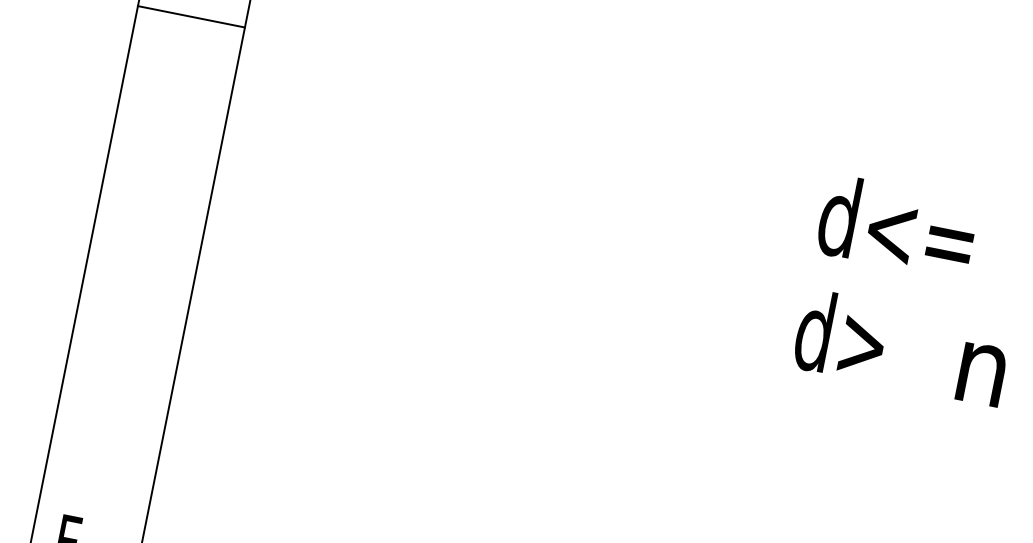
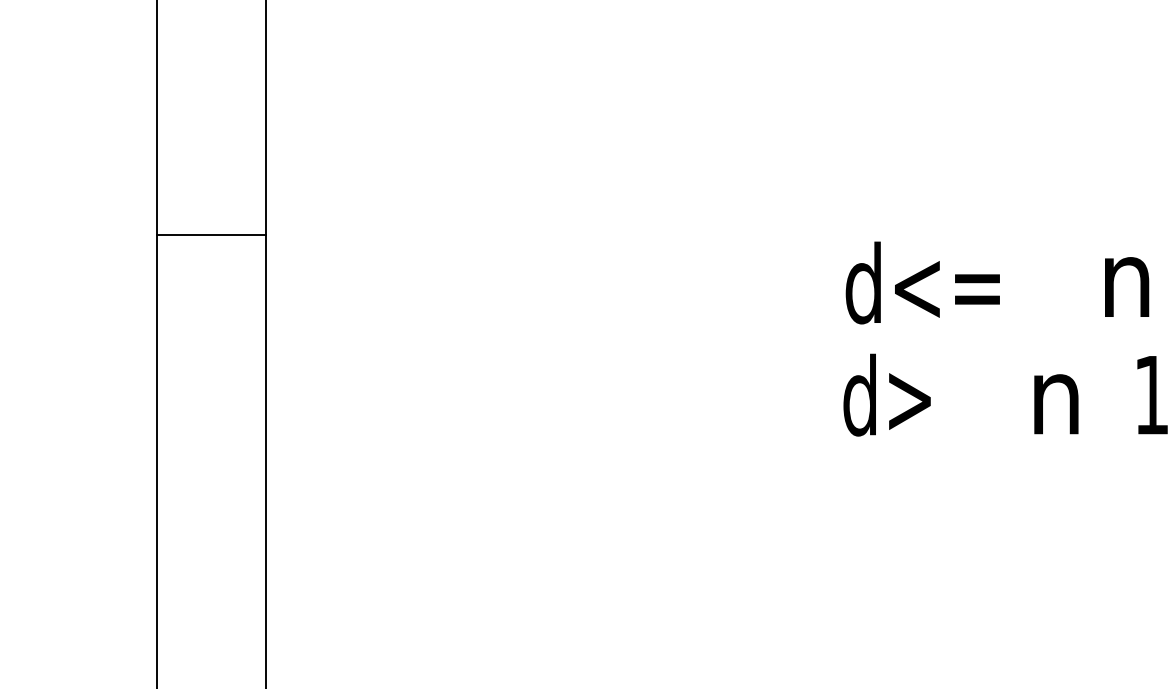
line: (190, 16) -> (210, 234), moved
text: (897, 227) -> (922, 282), moved
text: (840, 335) -> (886, 394), moved

